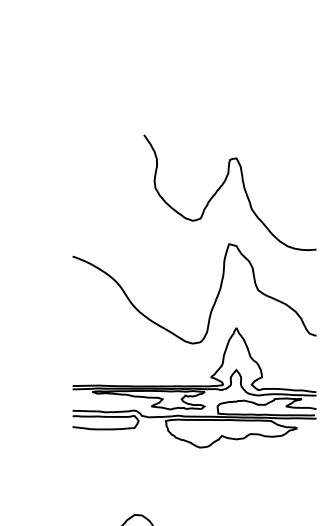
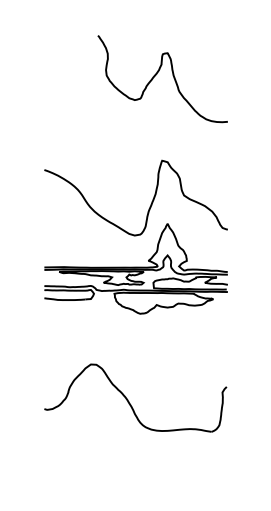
curve: (222, 186) -> (157, 74), moved

